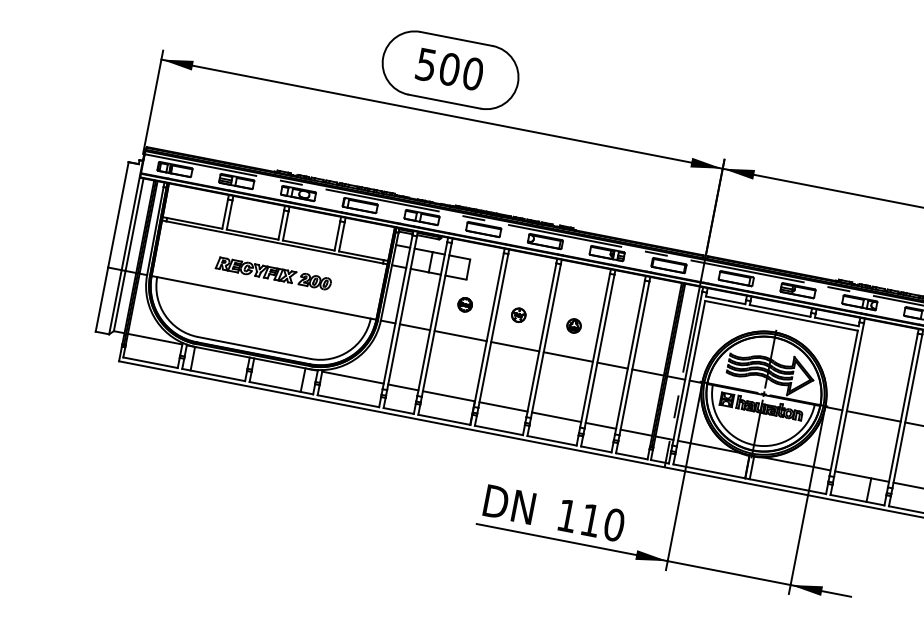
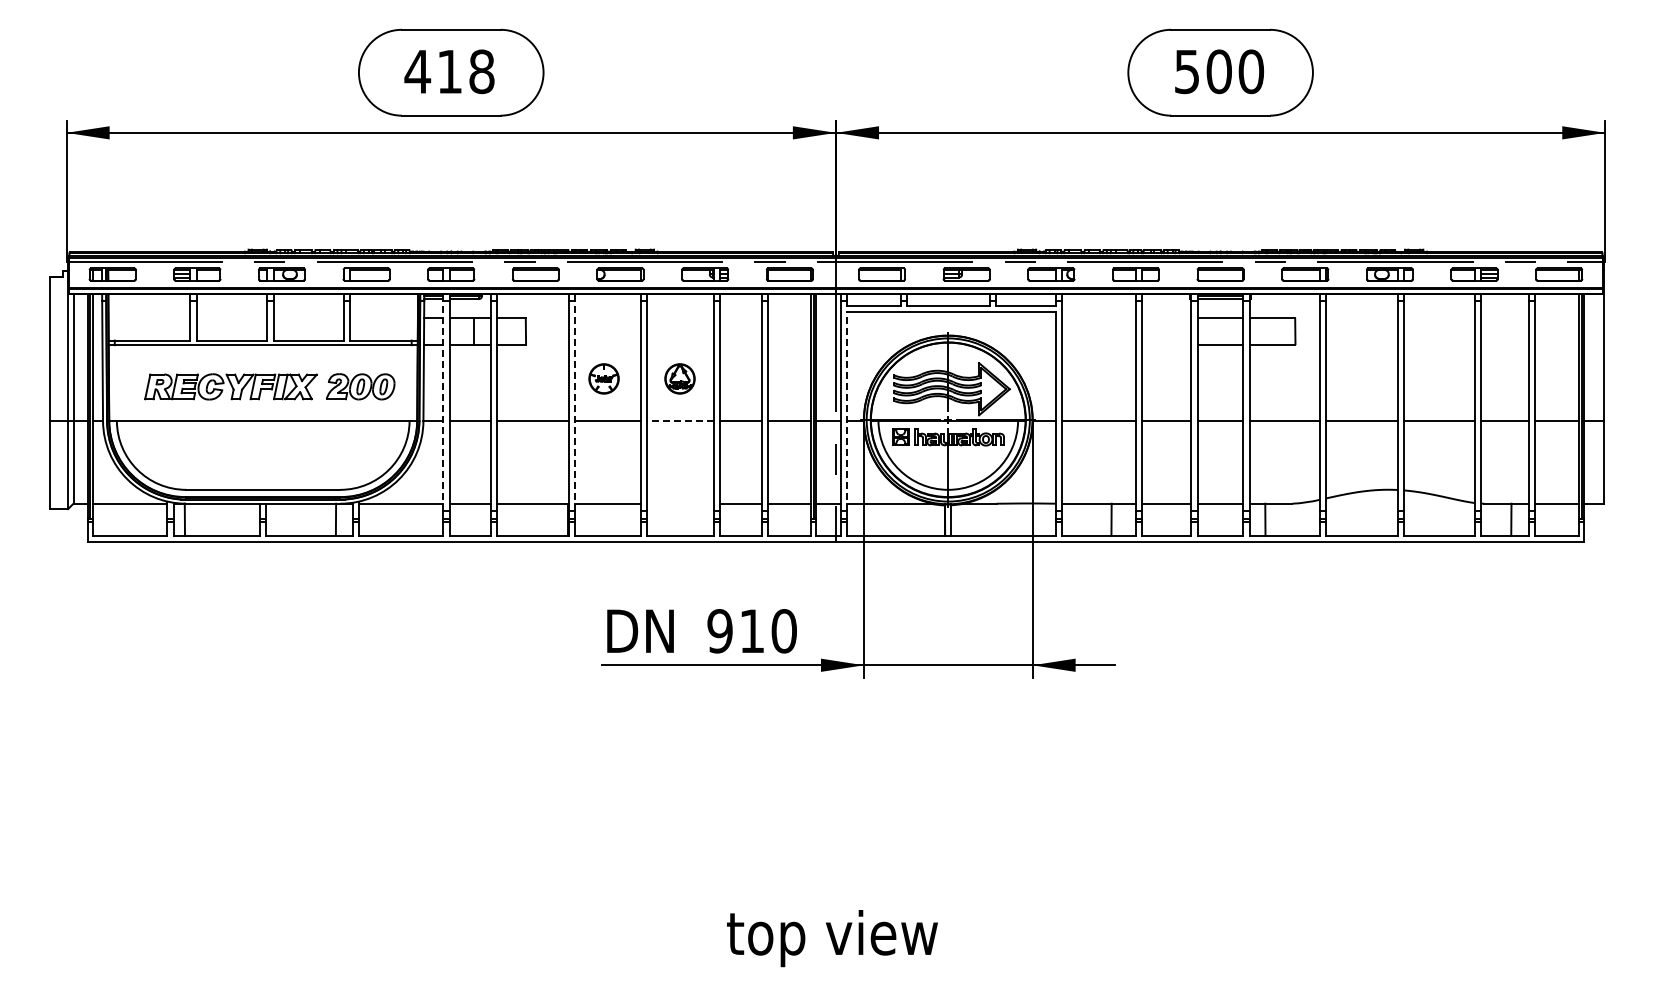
text: (449, 69) -> (449, 71), 500 -> 418
part: (273, 273) -> (269, 386), size x1.6
part: (465, 304) -> (530, 378), removed
line: (397, 311) -> (443, 405), solid -> dashed
part: (519, 315) -> (604, 378), size x1.6
part: (573, 325) -> (679, 378), size x1.6
line: (493, 330) -> (574, 405), solid -> dashed
line: (568, 357) -> (680, 421), solid -> dashed
line: (690, 373) -> (846, 411), solid -> dashed
line: (556, 417) -> (680, 503), removed
text: (567, 515) -> (719, 631), 110 -> 910

